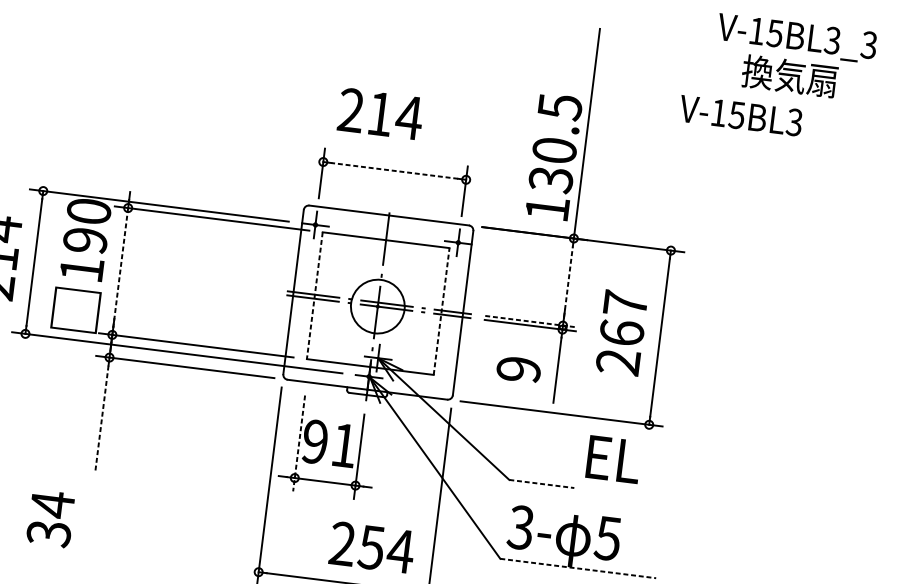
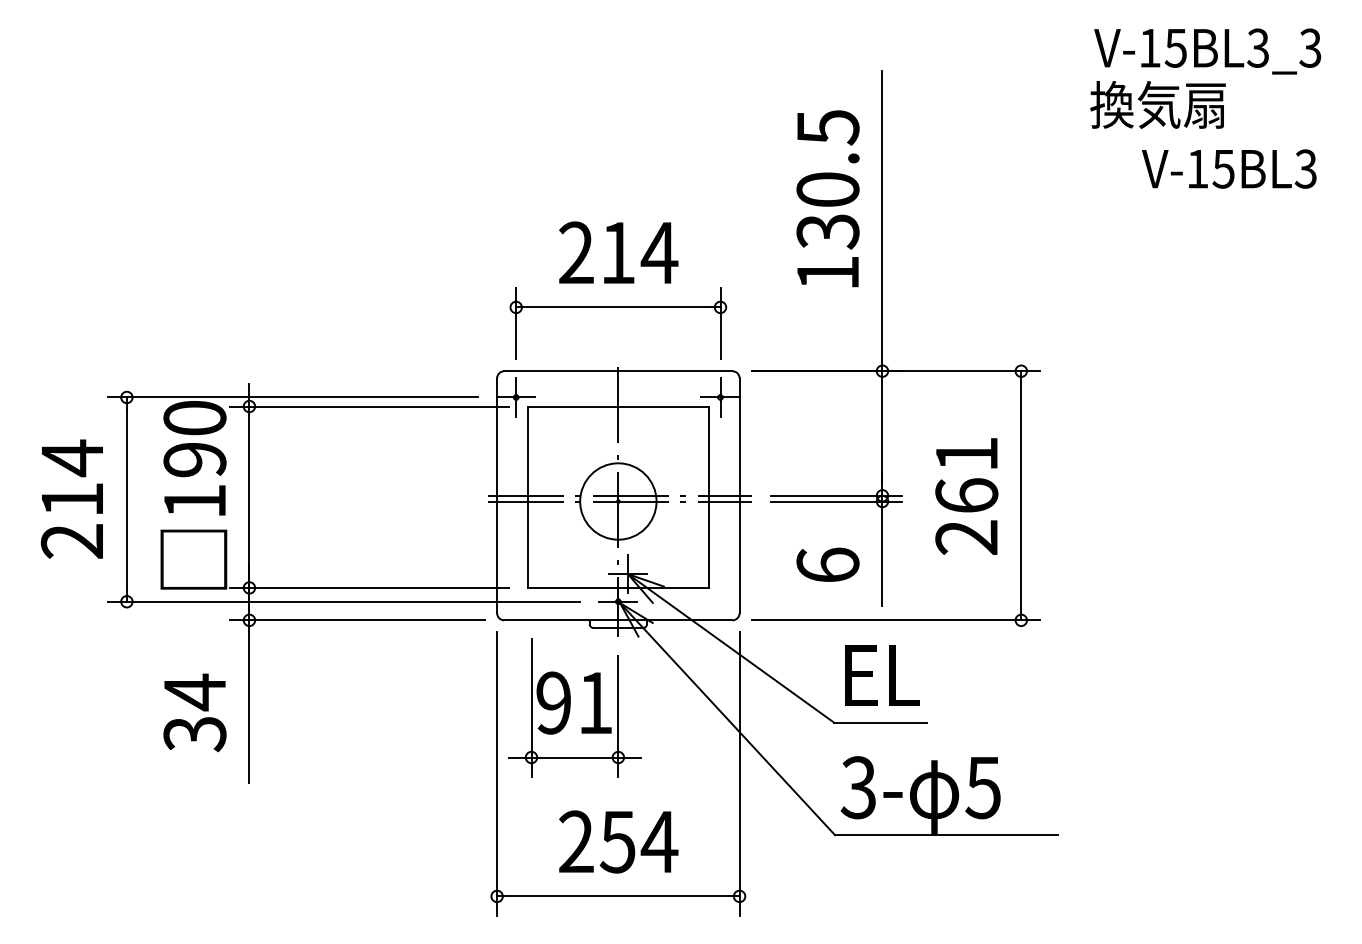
text: (796, 38) -> (1207, 51), moved
text: (380, 113) -> (618, 252), moved
text: (741, 115) -> (1229, 168), moved
text: (553, 156) -> (827, 198), moved
line: (394, 170) -> (618, 307), dashed -> solid
line: (120, 271) -> (249, 497), dashed -> solid
line: (568, 282) -> (882, 433), dashed -> solid
line: (314, 295) -> (527, 497), dashed -> solid
text: (625, 303) -> (966, 453), 267 -> 261
line: (441, 311) -> (709, 497), dashed -> solid
line: (530, 321) -> (836, 495), dashed -> solid
text: (518, 368) -> (827, 564), 9 -> 6
line: (102, 418) -> (249, 707), dashed -> solid
line: (299, 443) -> (531, 708), dashed -> solid
text: (613, 459) -> (882, 675), moved
line: (541, 483) -> (880, 722), dashed -> solid
text: (50, 518) -> (194, 712), moved
text: (372, 547) -> (618, 841), moved
line: (578, 568) -> (947, 835), dashed -> solid

